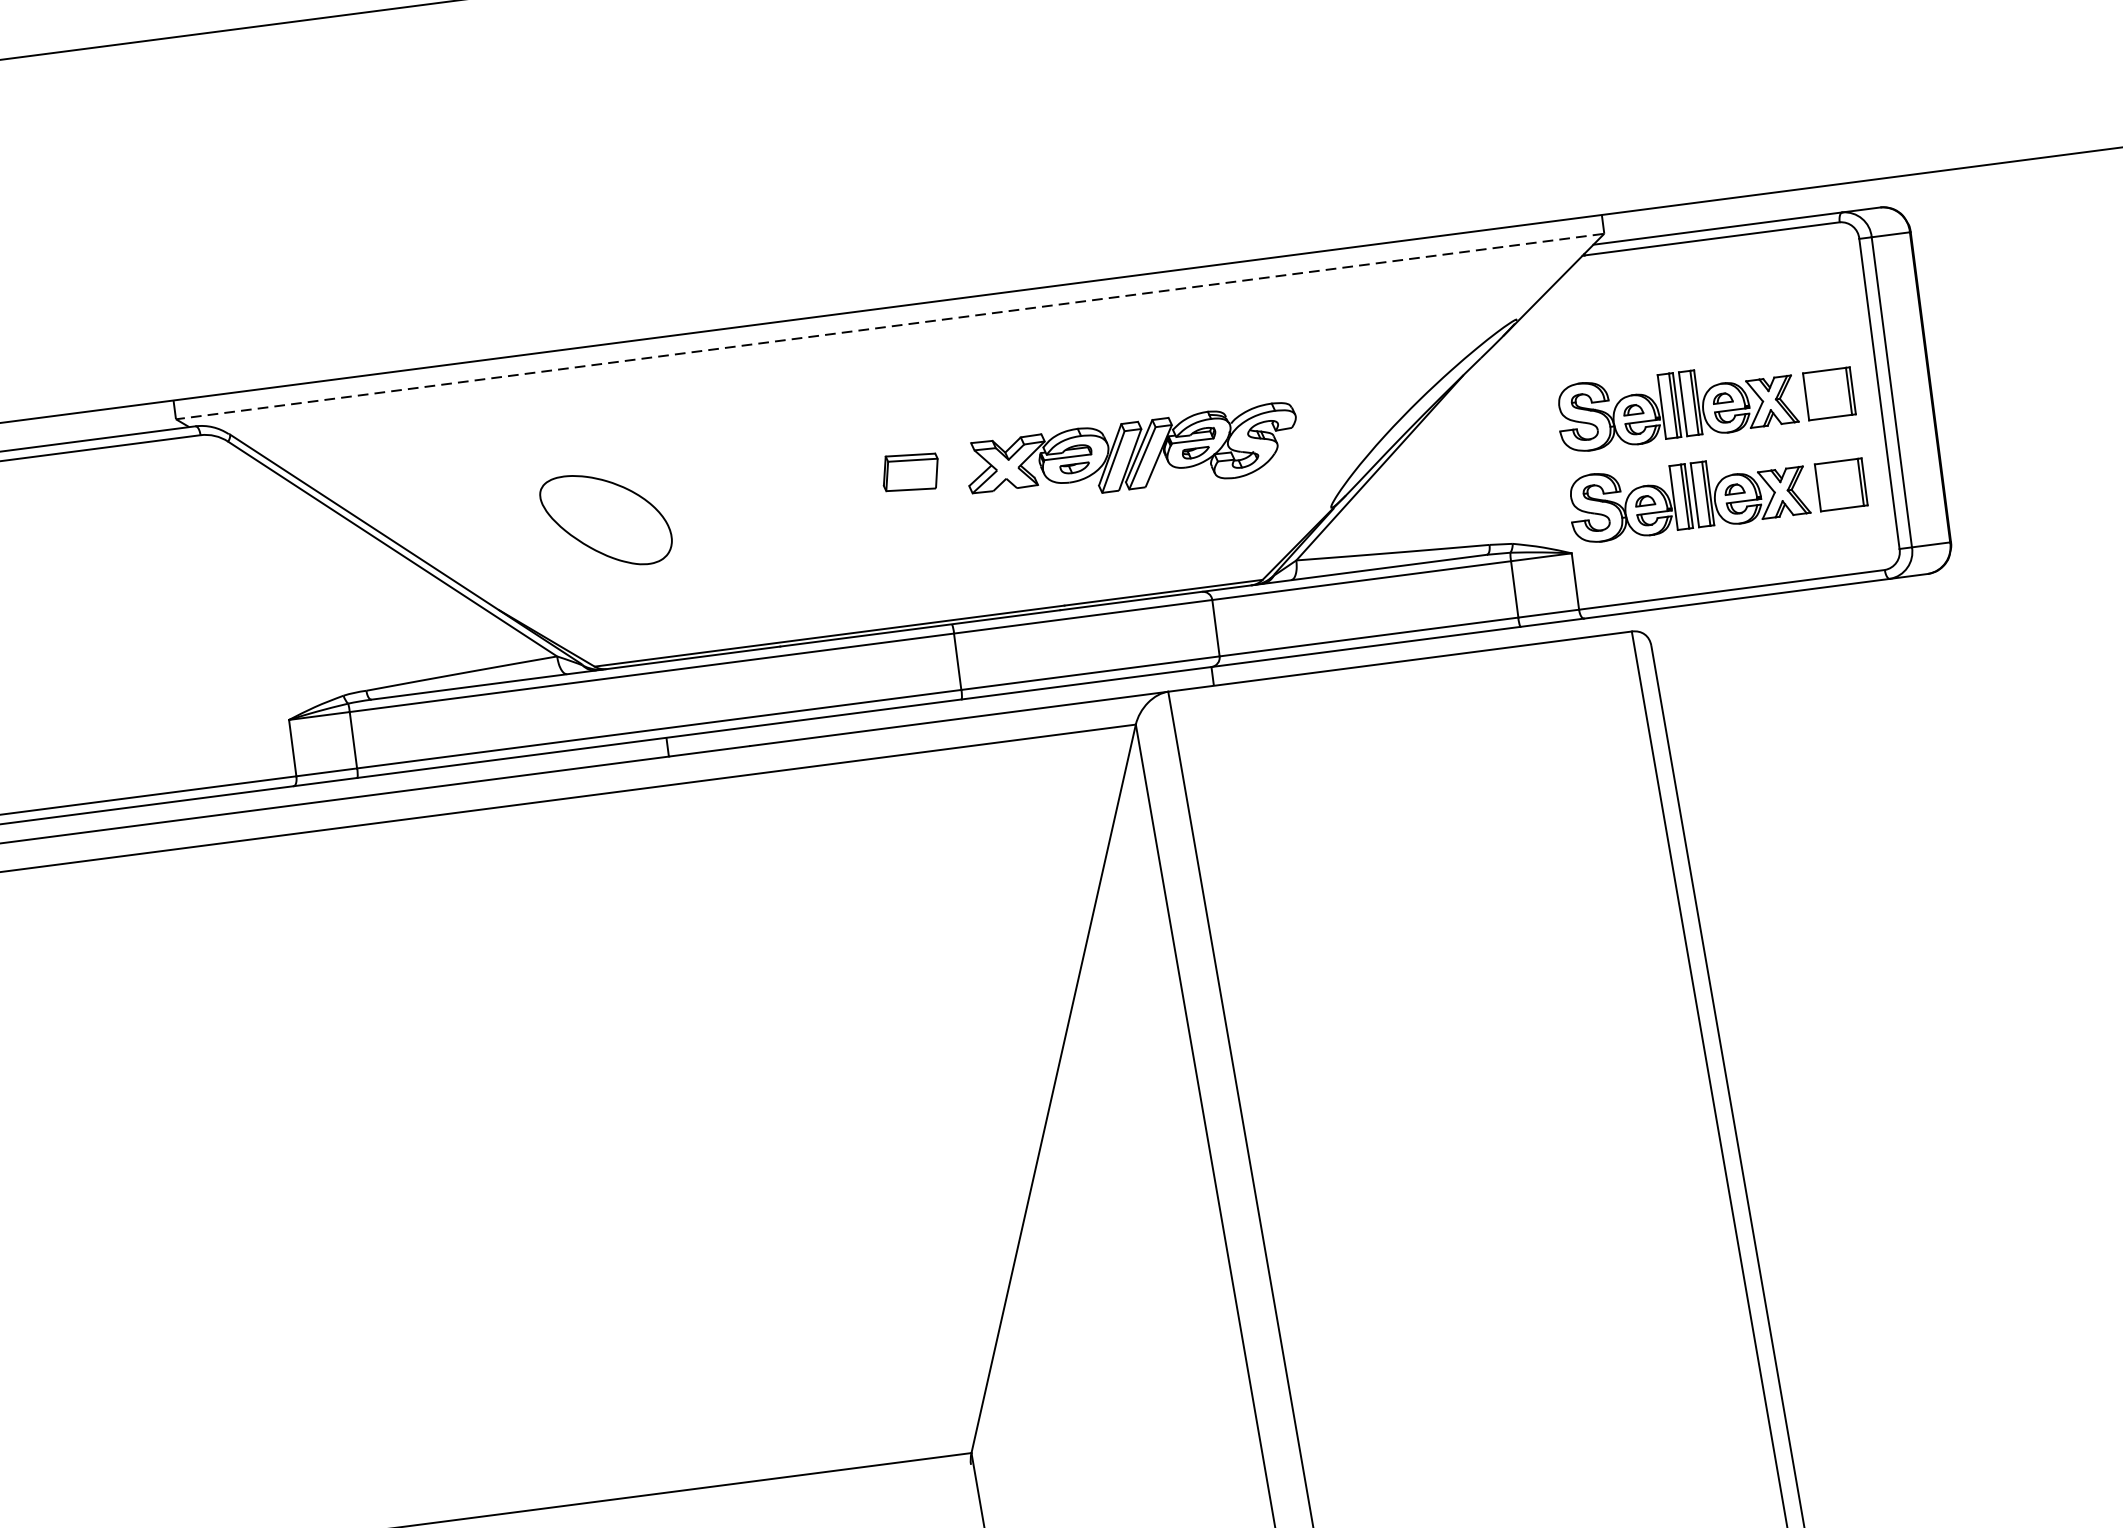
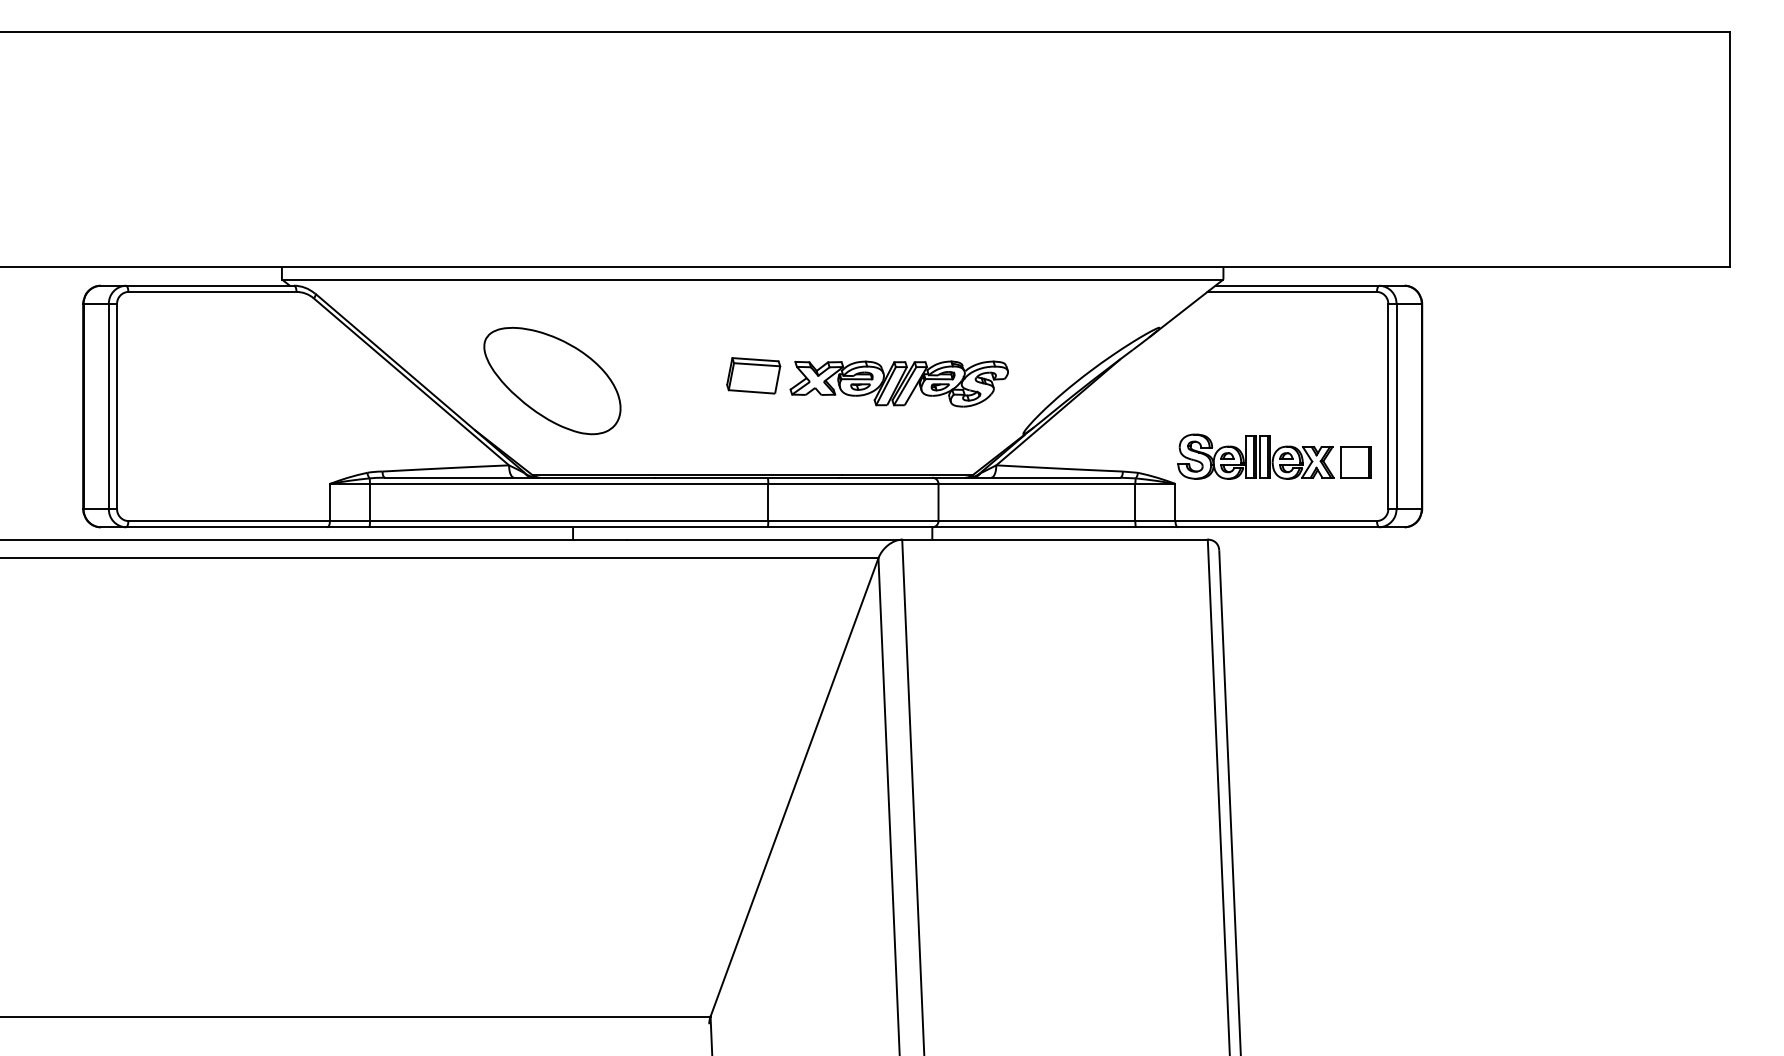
line: (888, 326) -> (751, 279), dashed -> solid
part: (1704, 401) -> (1274, 396), removed
part: (910, 471) -> (753, 375), size x1.43
part: (606, 520) -> (552, 381), size x1.67

